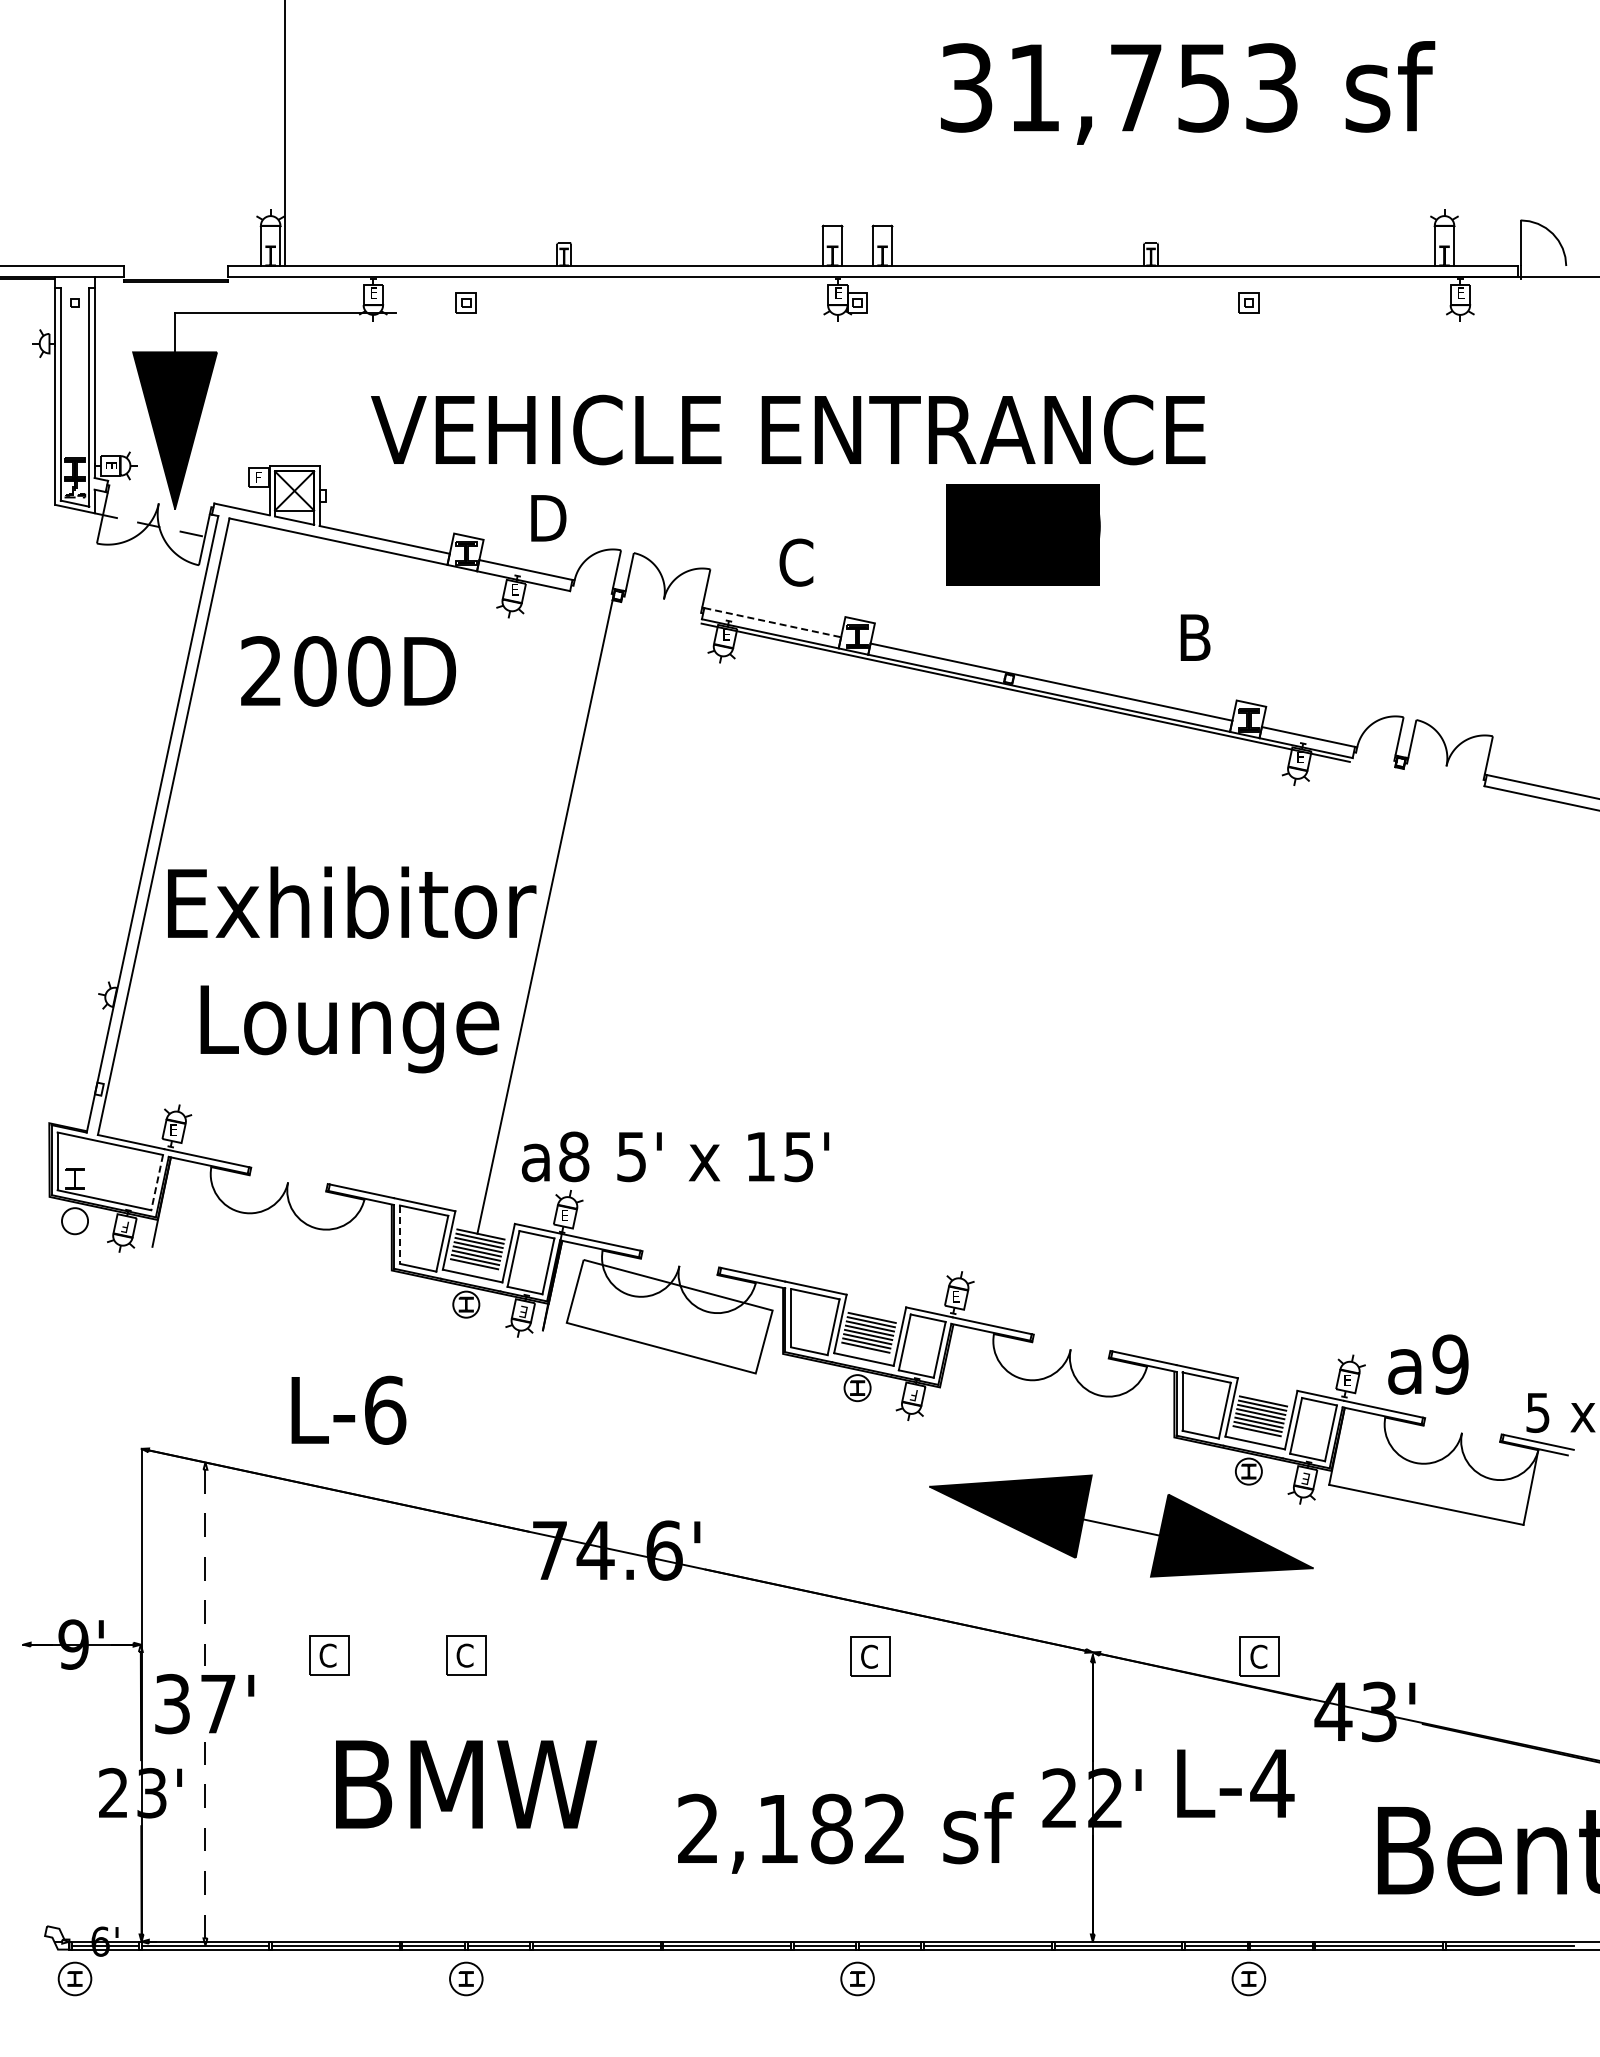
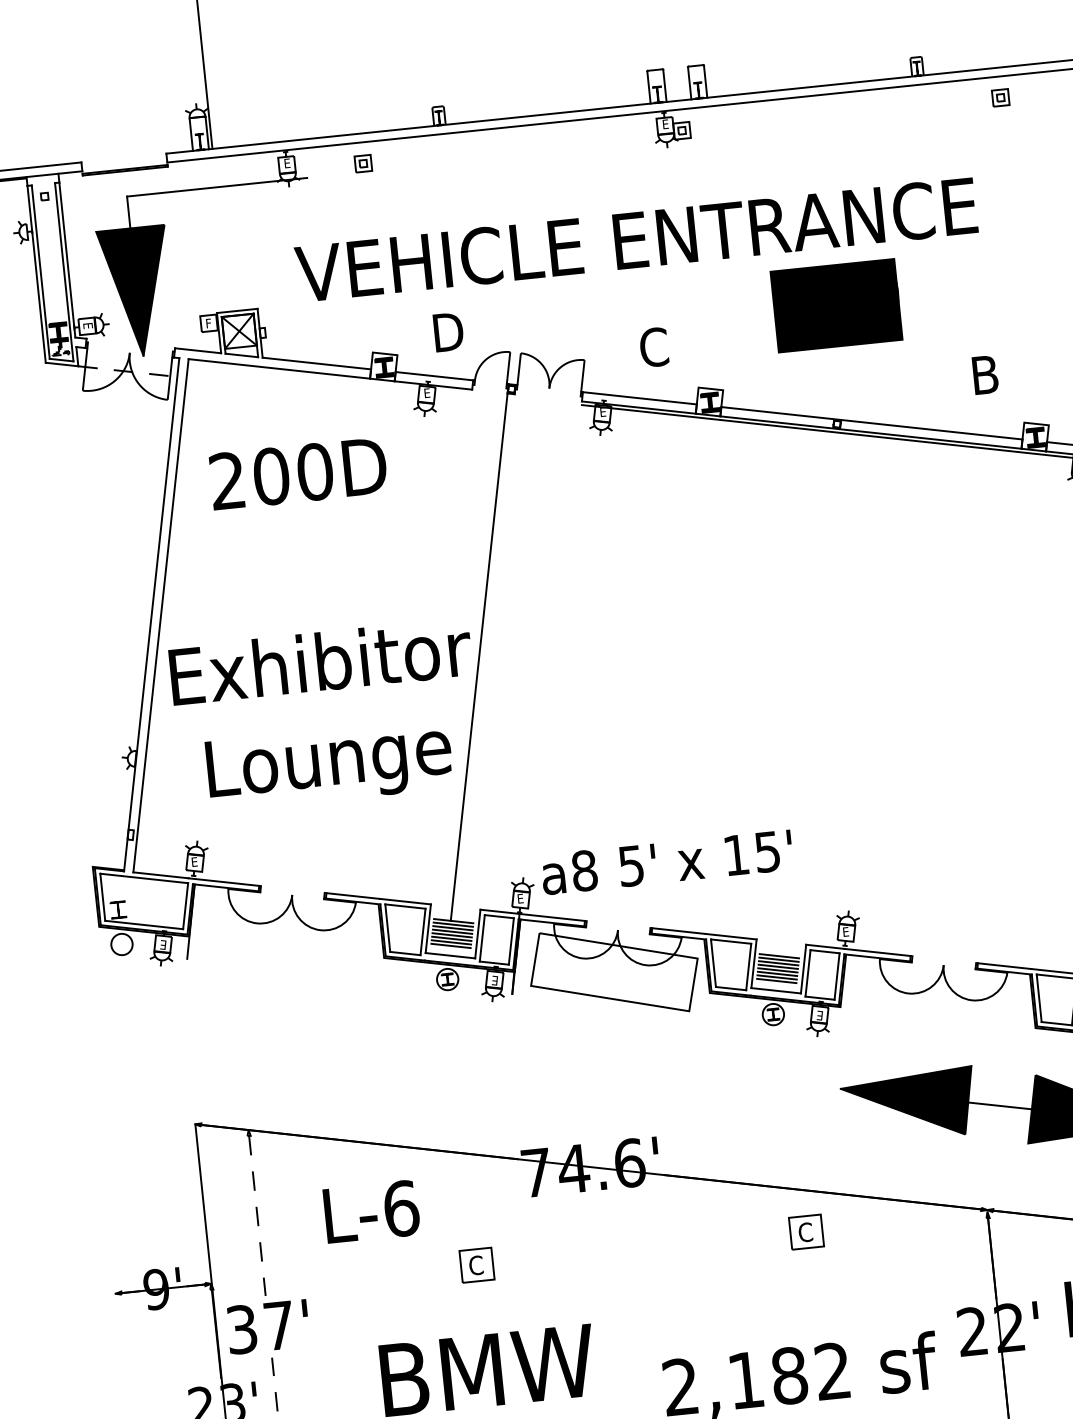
line: (772, 622) -> (639, 398), dashed -> solid
text: (675, 1156) -> (667, 862), moved
line: (157, 1183) -> (185, 906), dashed -> solid
text: (124, 1226) -> (162, 944), F -> E
line: (399, 1235) -> (387, 928), dashed -> solid
text: (913, 1395) -> (819, 1015), F -> E
text: (348, 1409) -> (371, 1211), moved
part: (329, 1655) -> (365, 1276), removed

